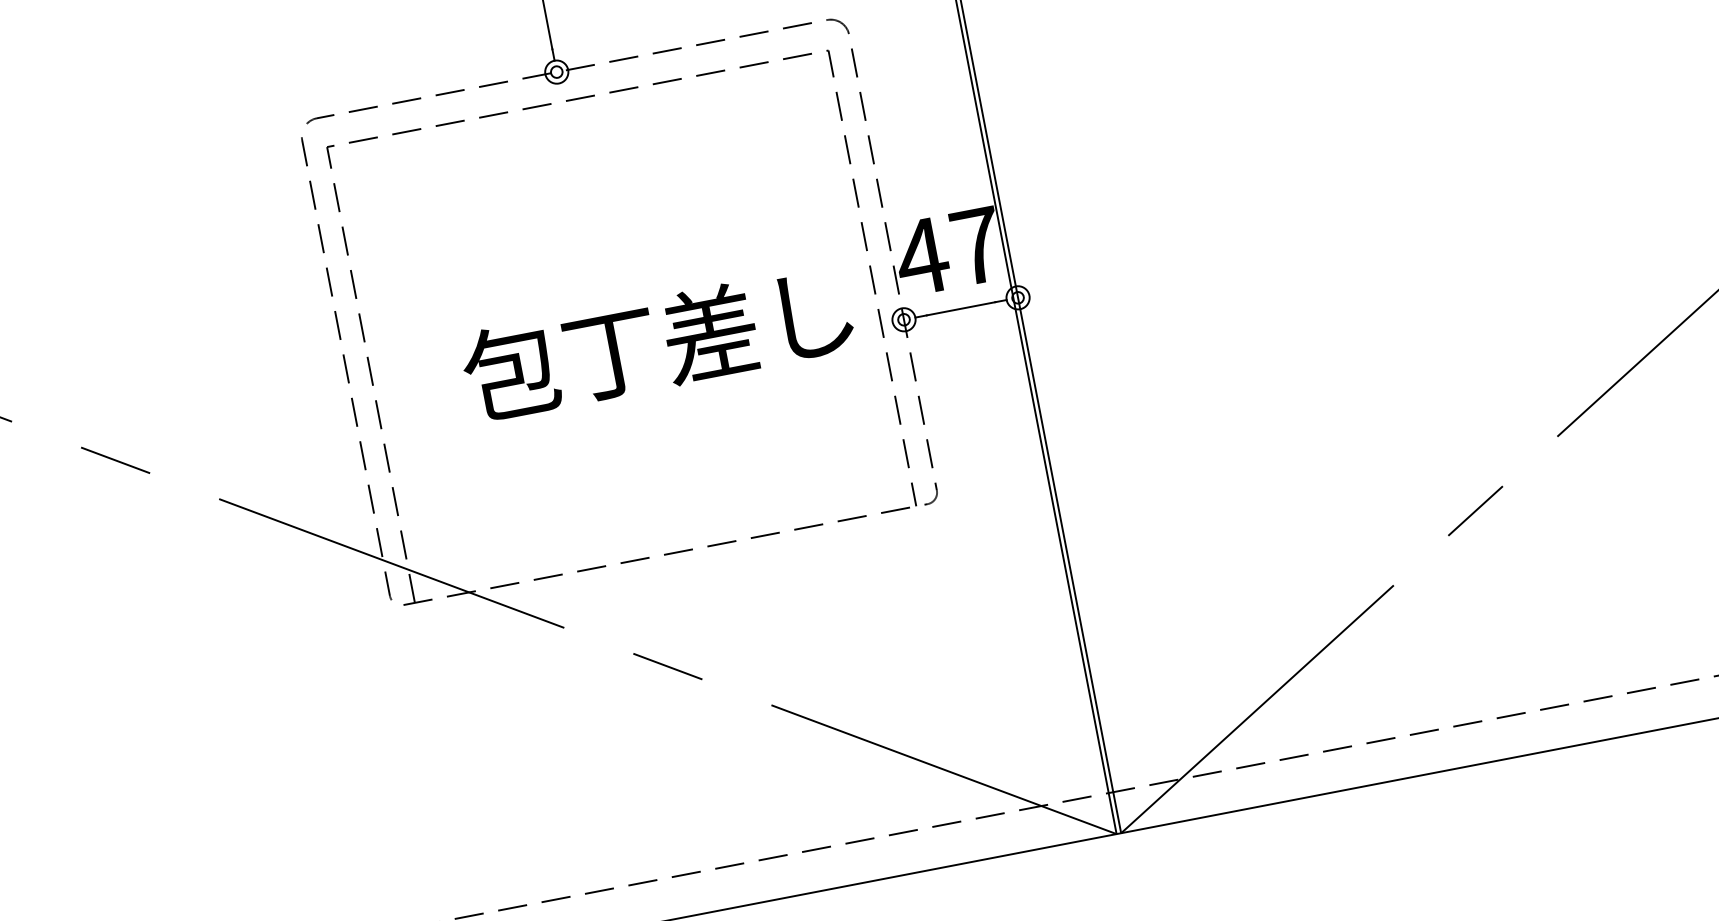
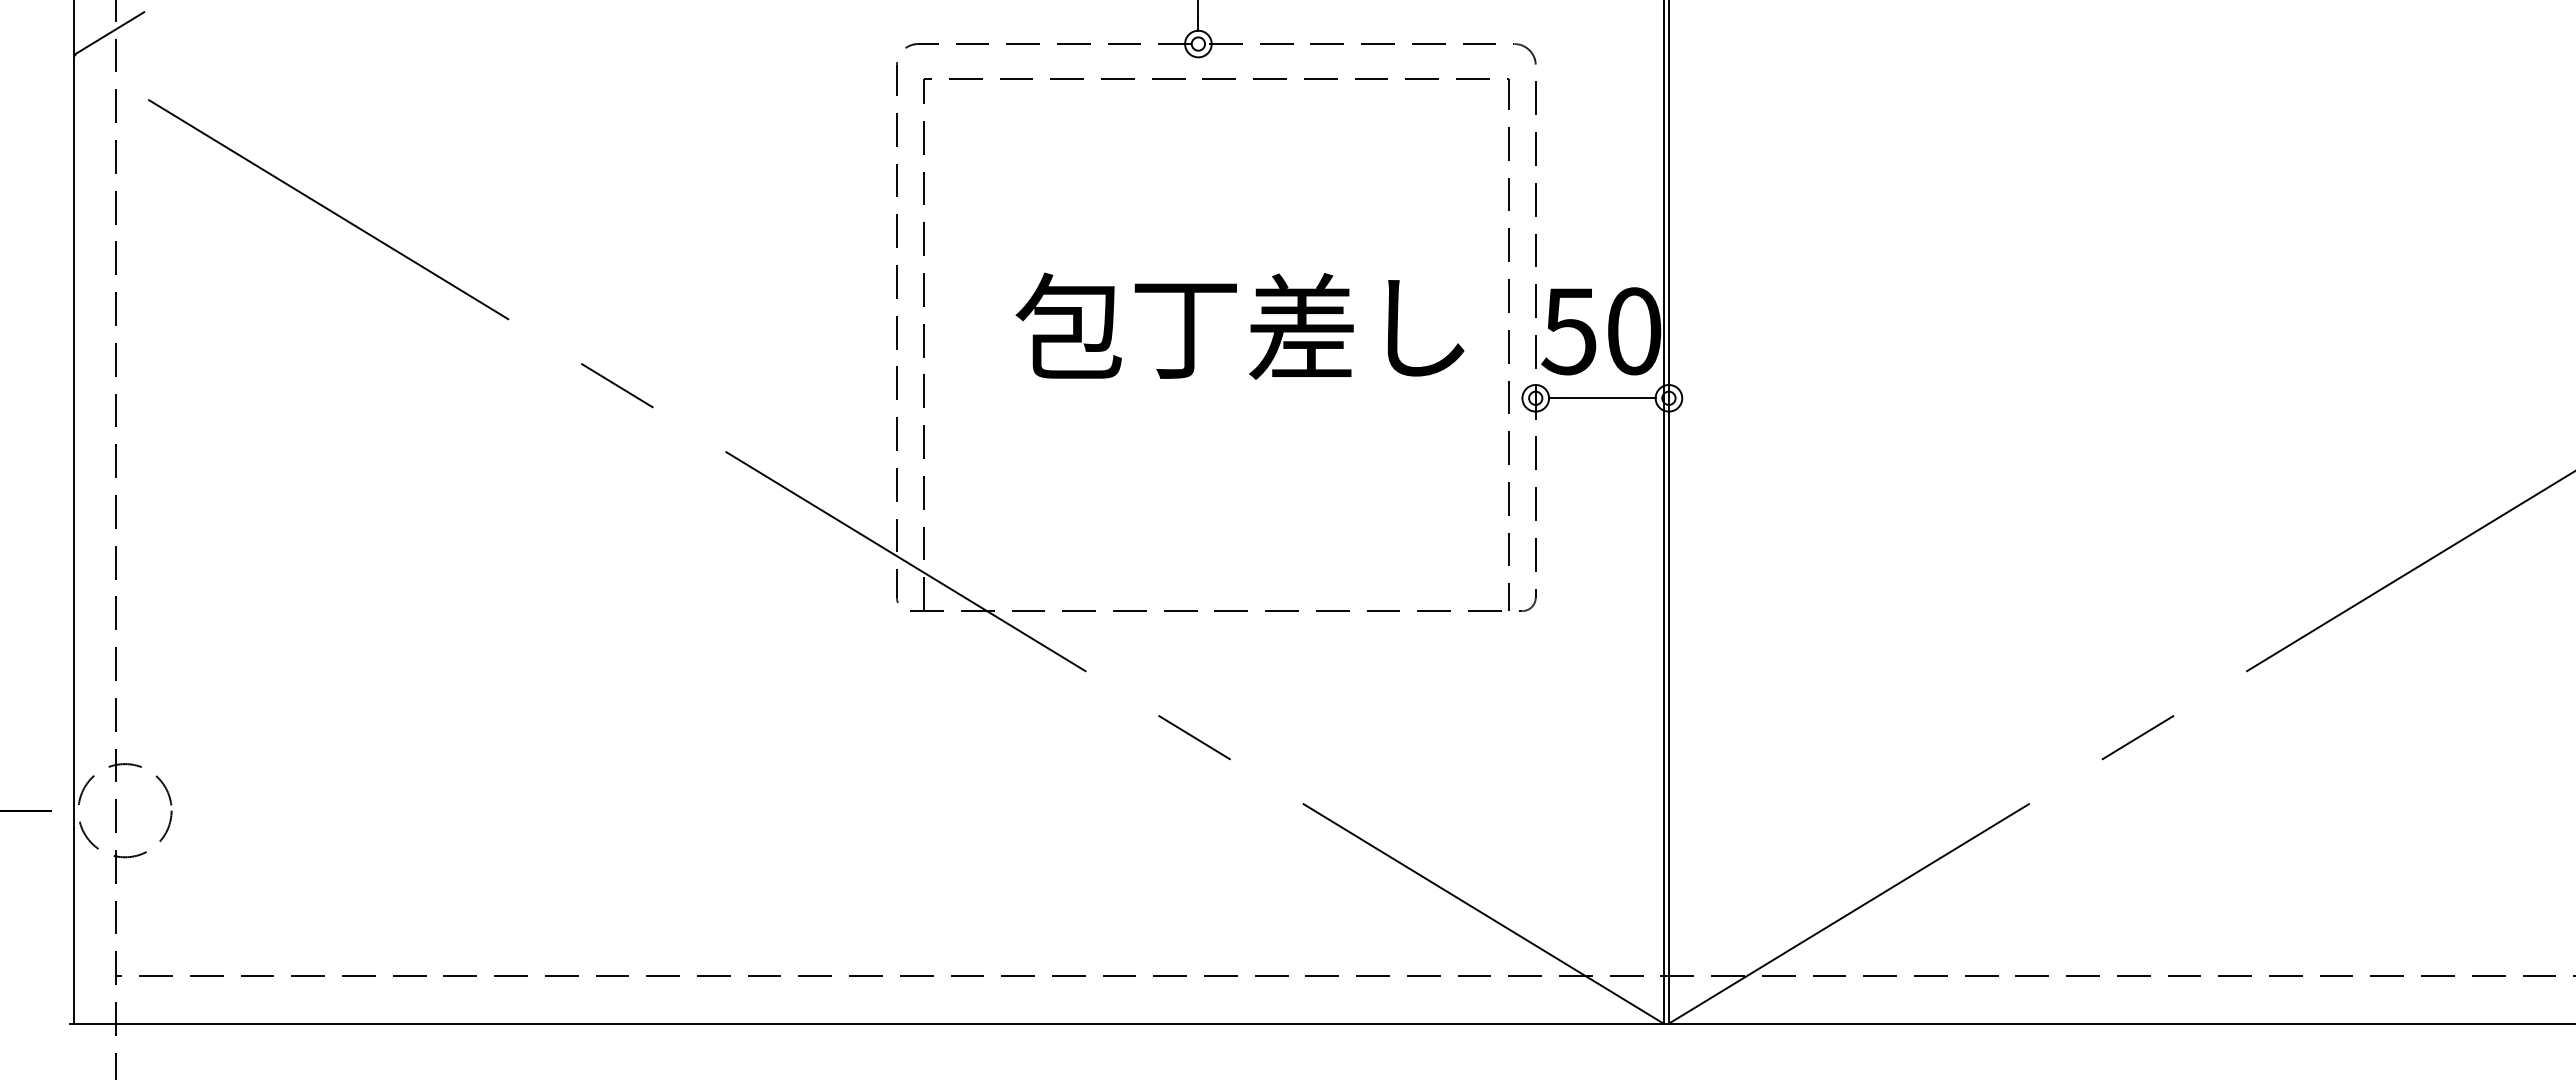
text: (948, 251) -> (1600, 331), 47 -> 50
text: (656, 342) -> (1239, 325), moved

